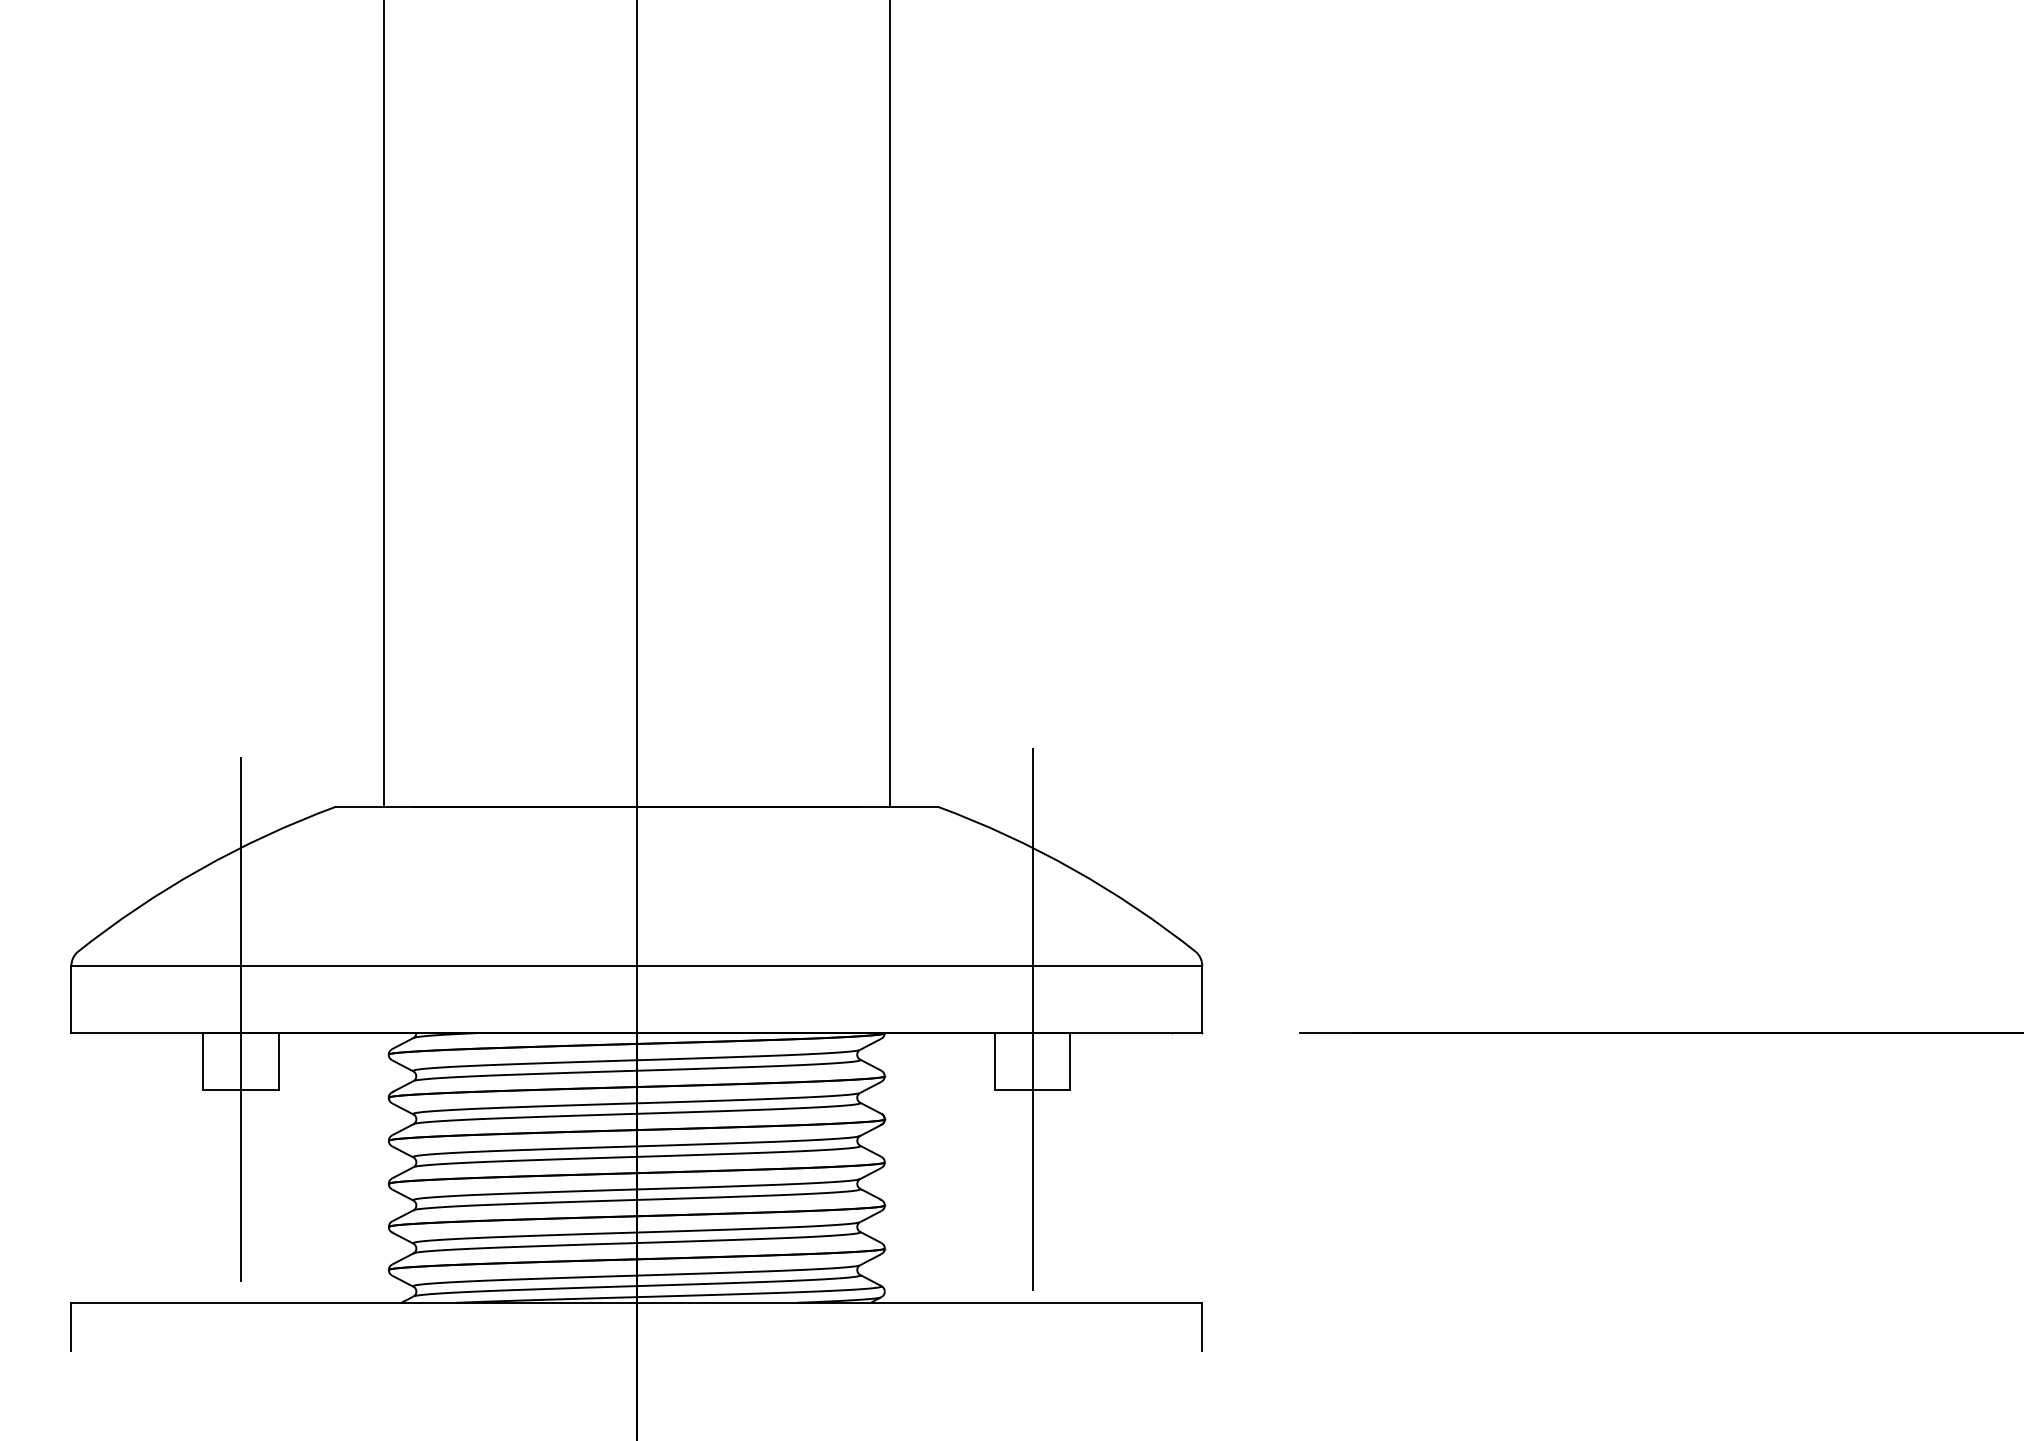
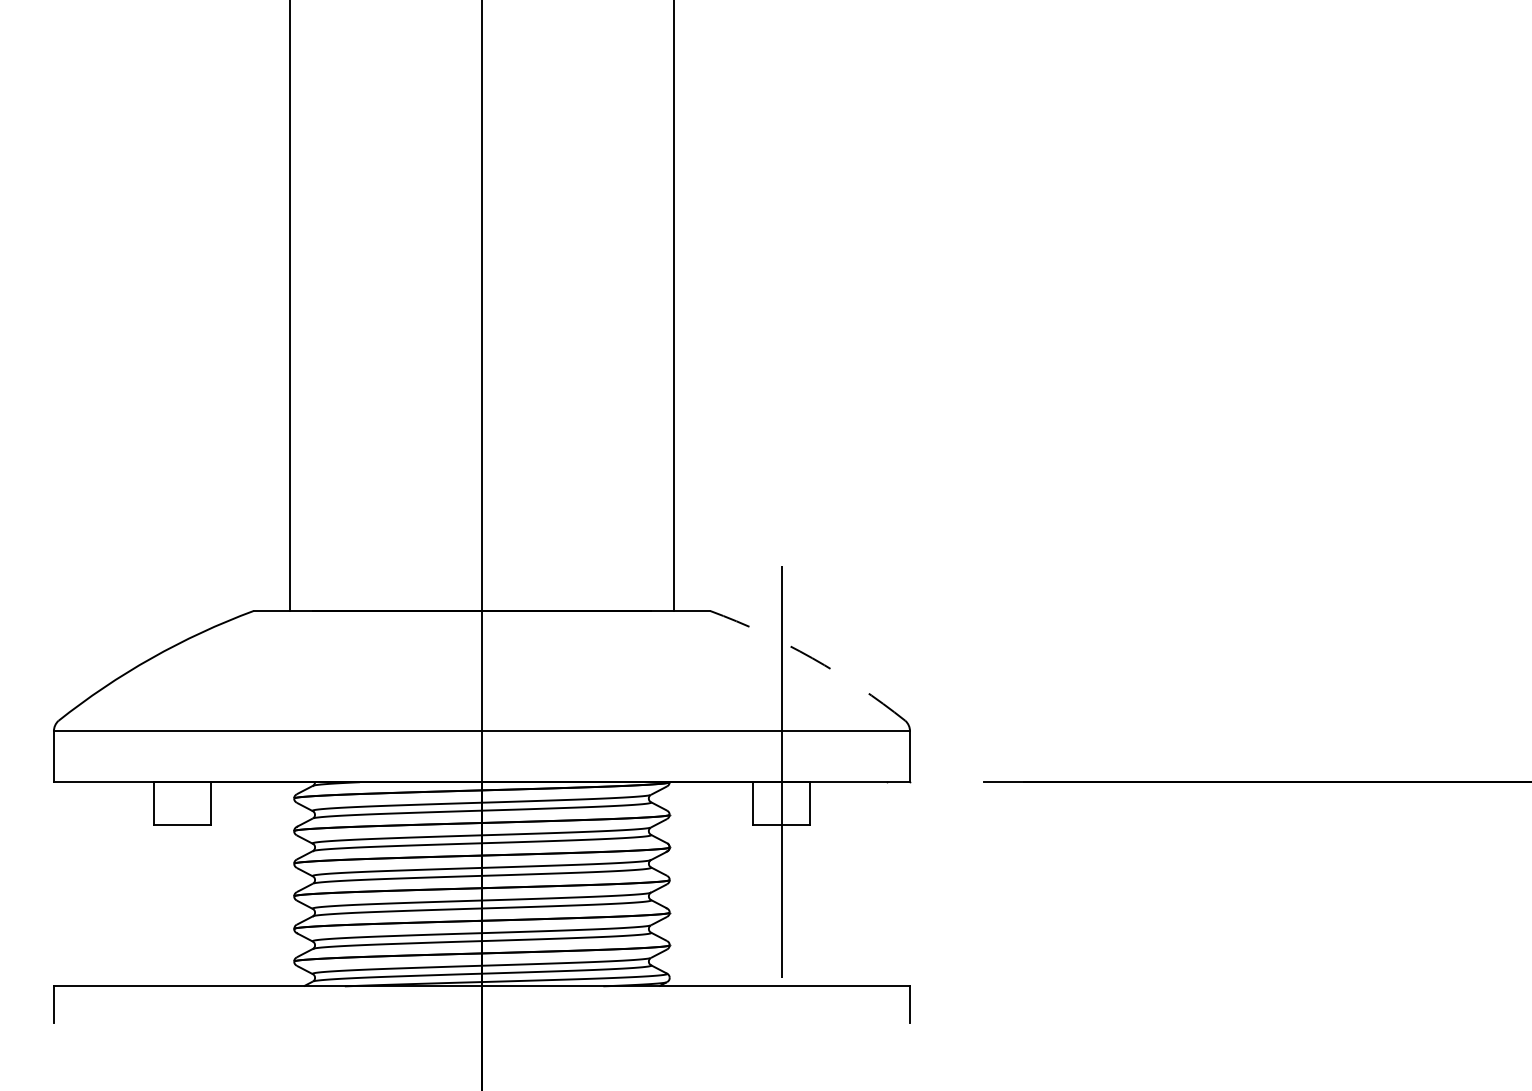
arc: (1073, 869) -> (812, 658), solid -> dashed
line: (241, 1019) -> (182, 771), removed

